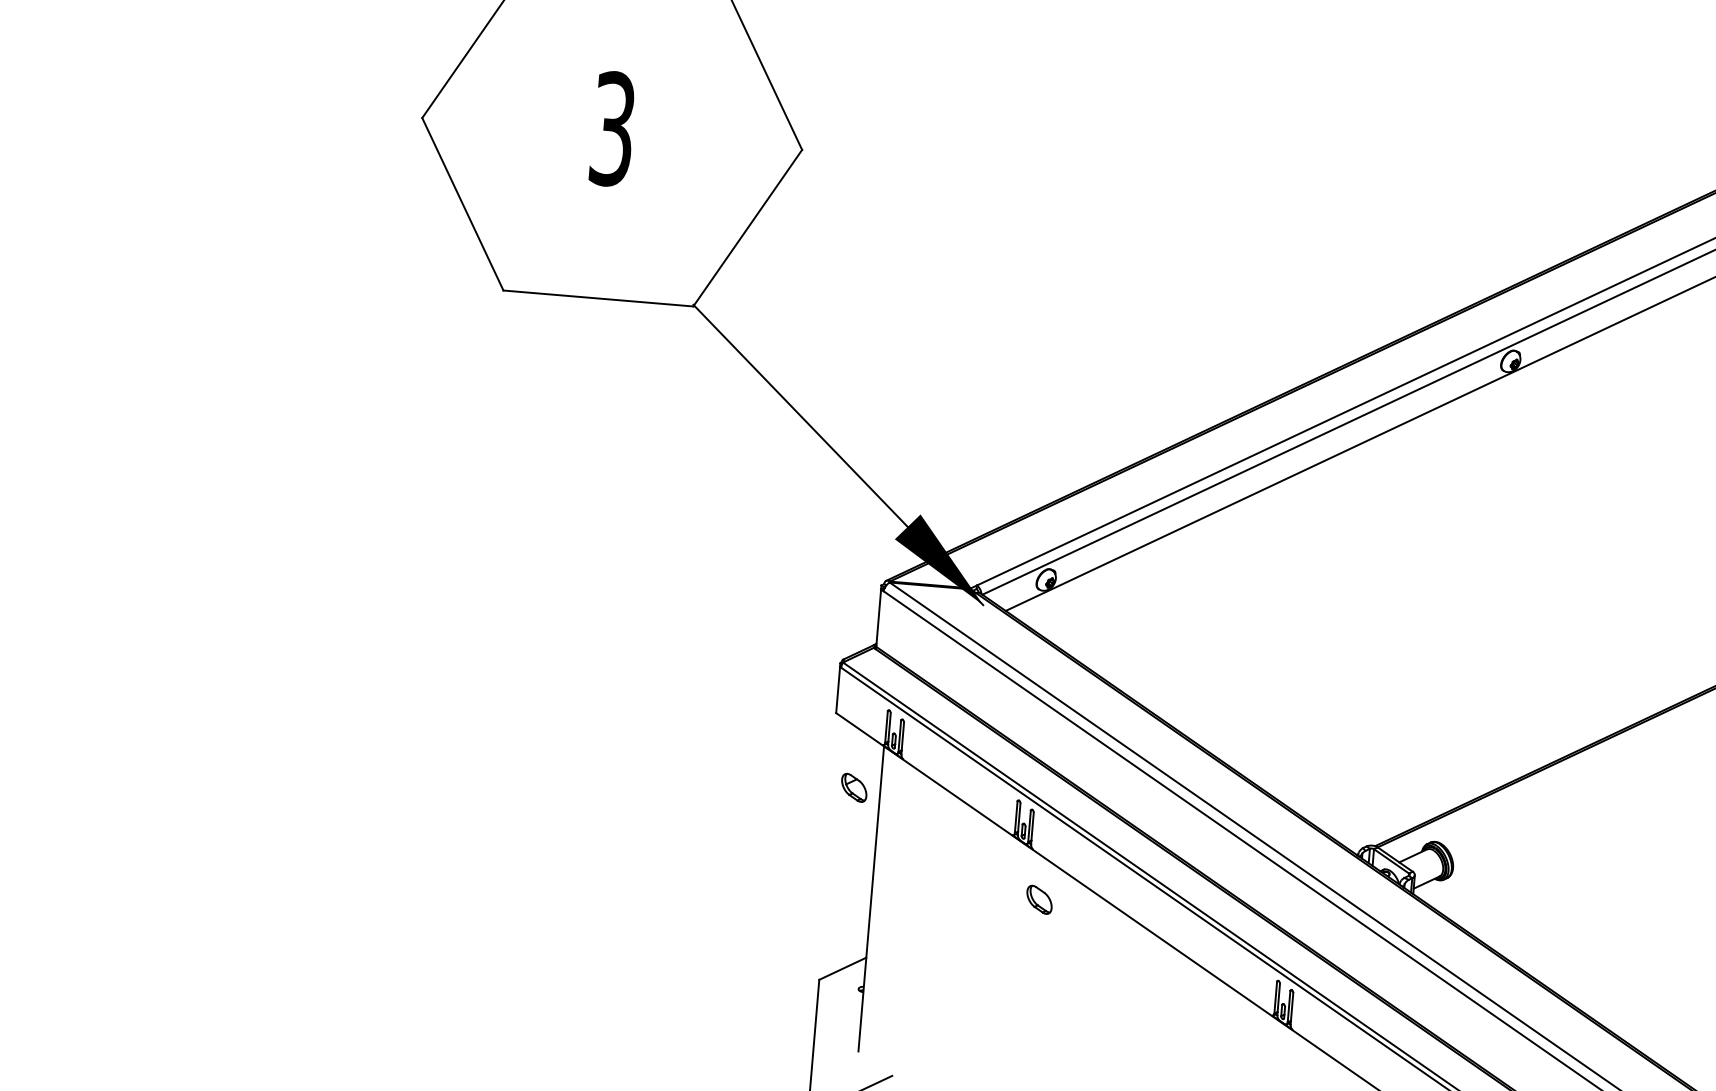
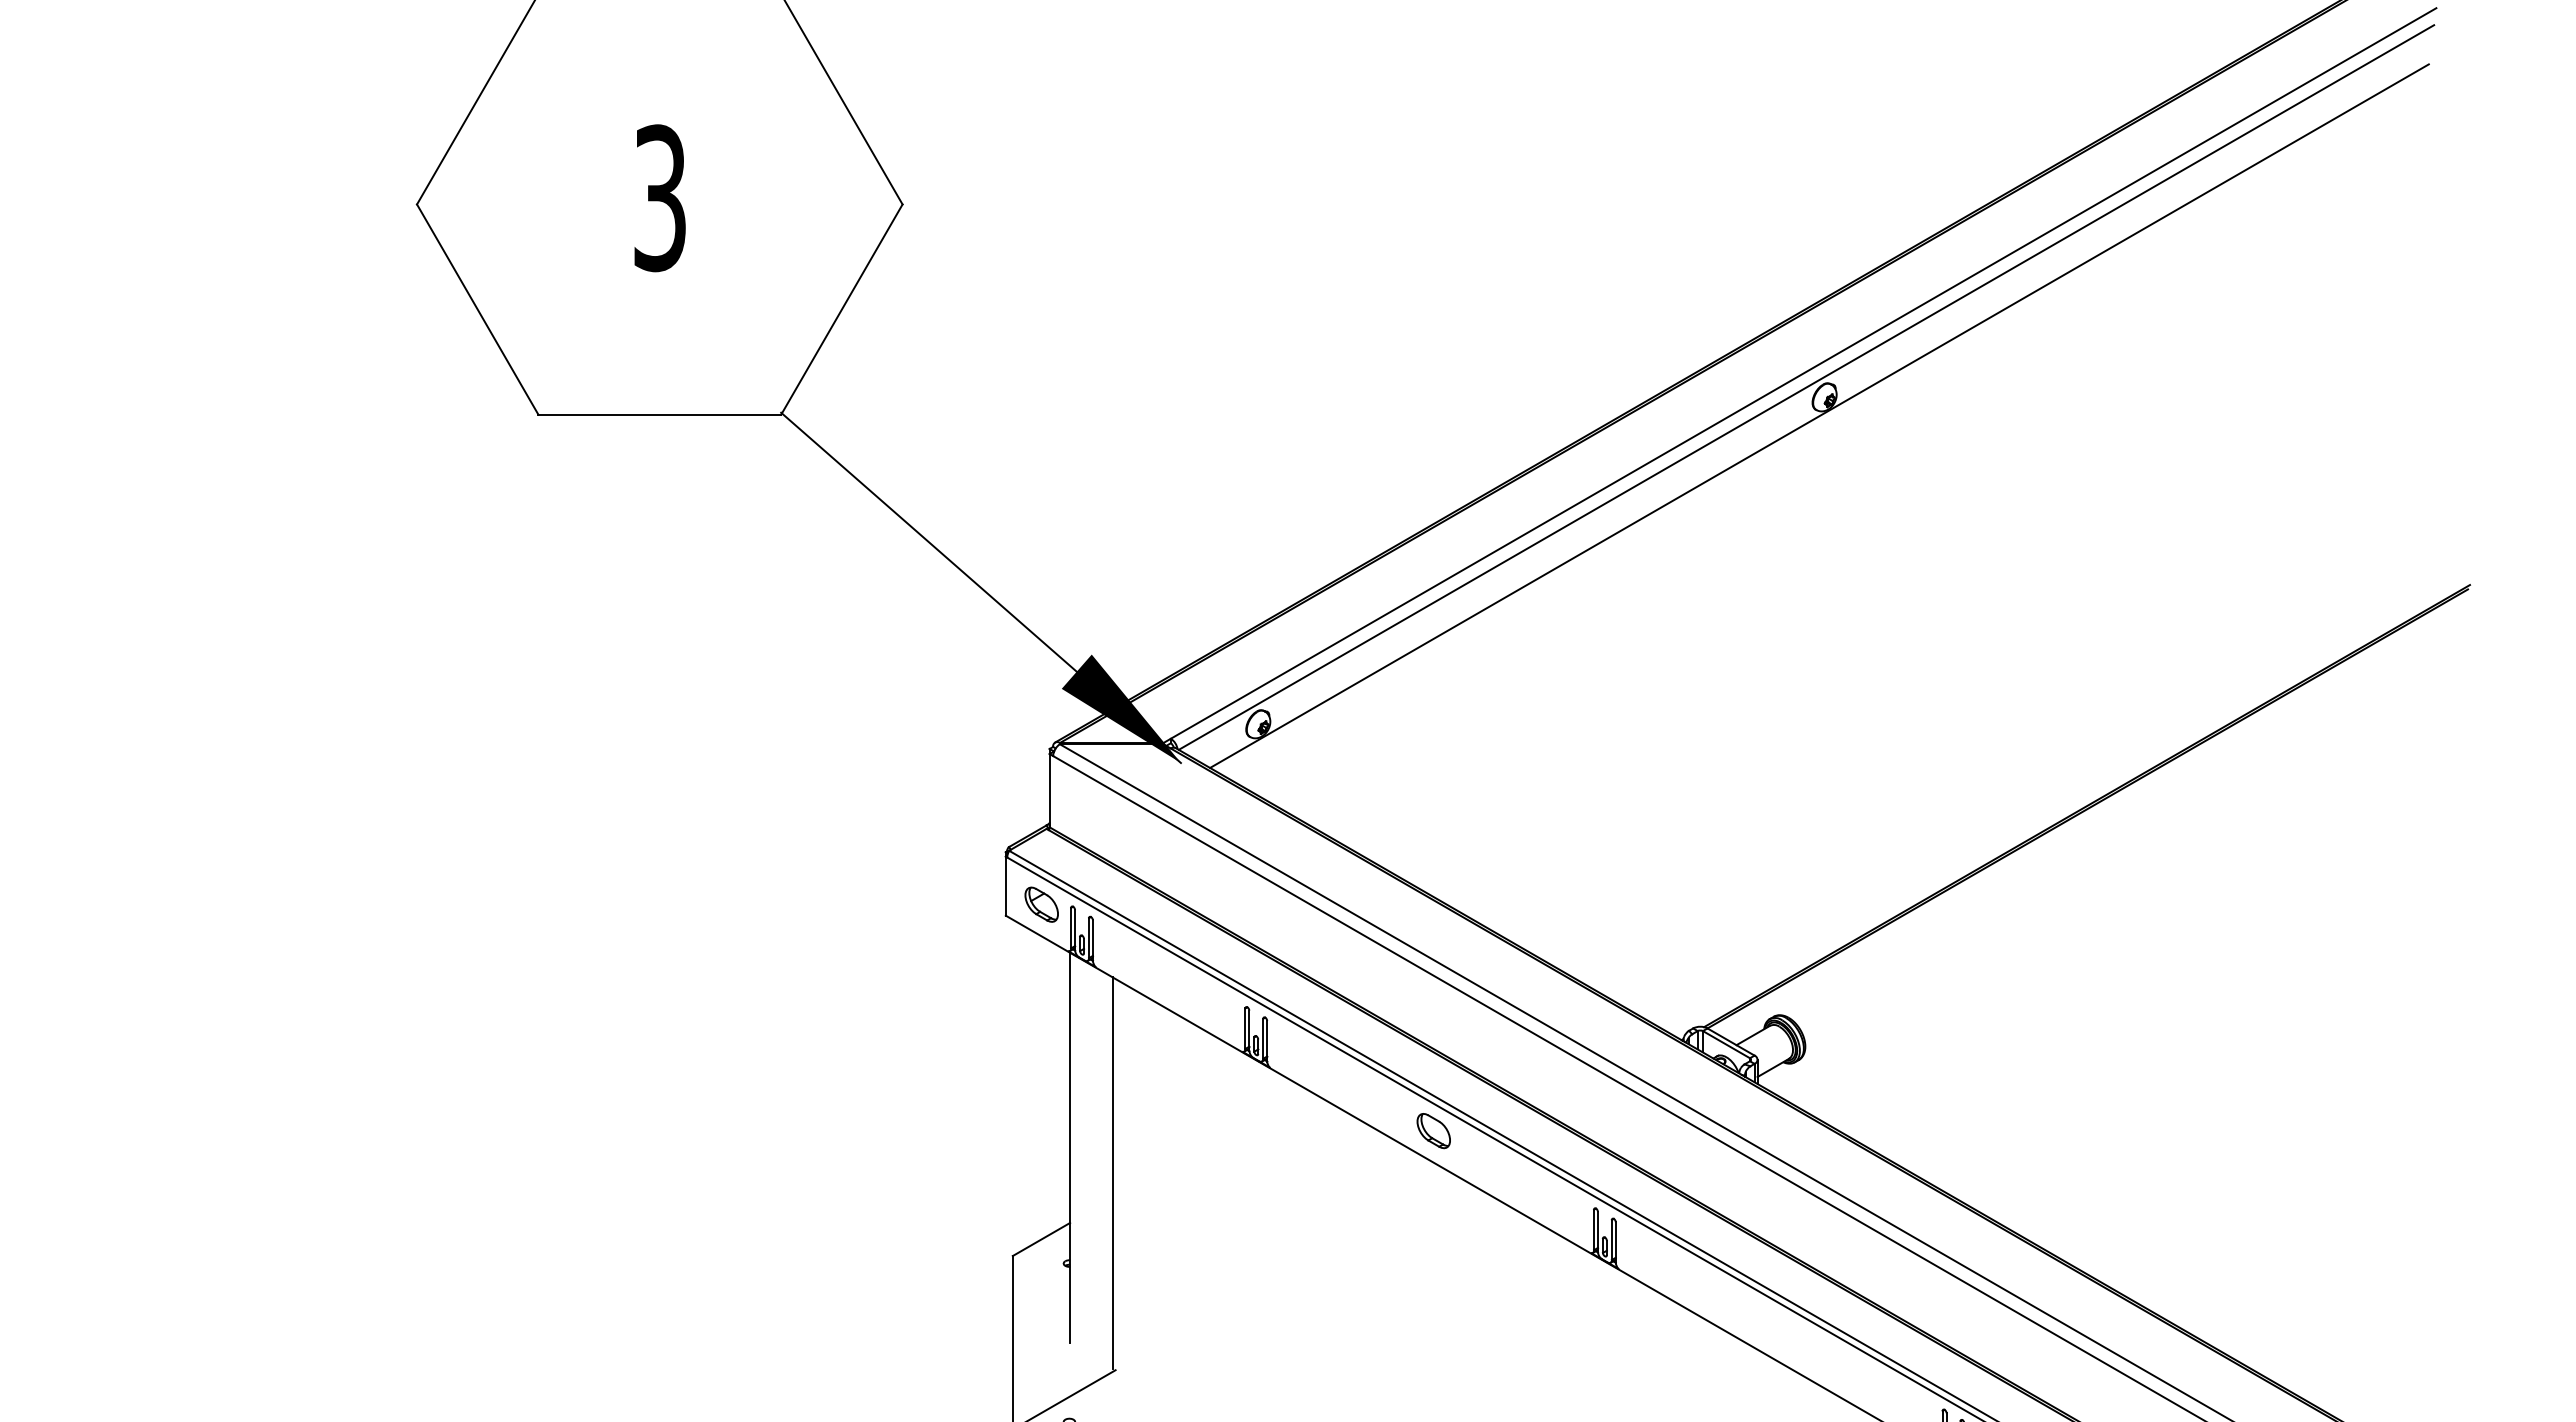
part: (854, 787) -> (1041, 904), moved
part: (1039, 900) -> (1433, 1131), moved
line: (902, 921) -> (1112, 1172), added

